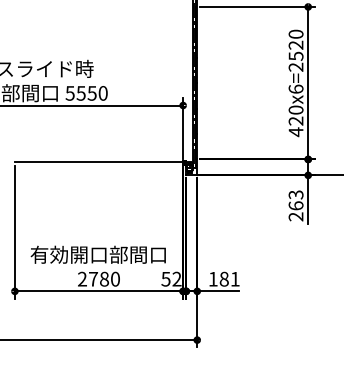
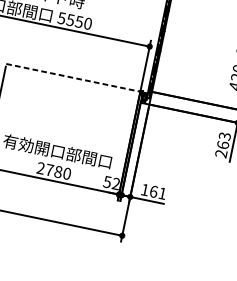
line: (99, 162) -> (73, 78), solid -> dashed
text: (223, 278) -> (153, 191), 181 -> 161

